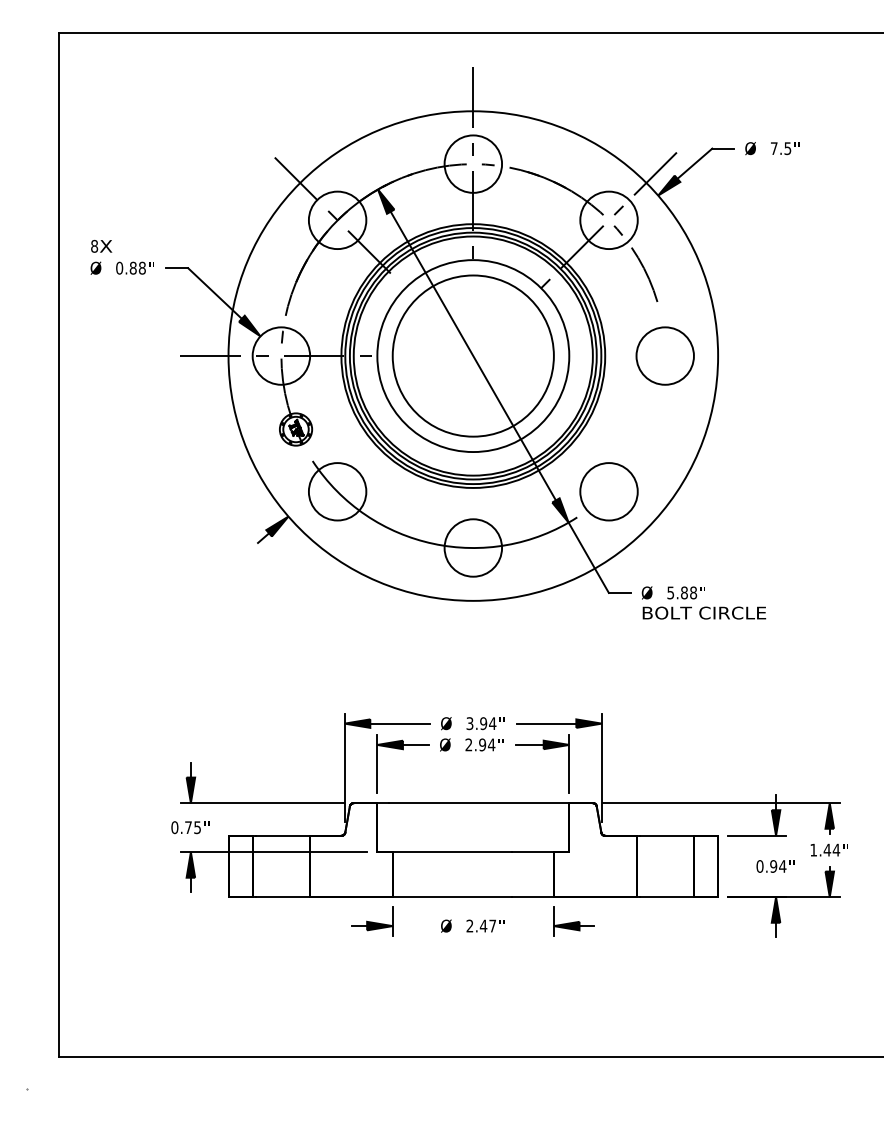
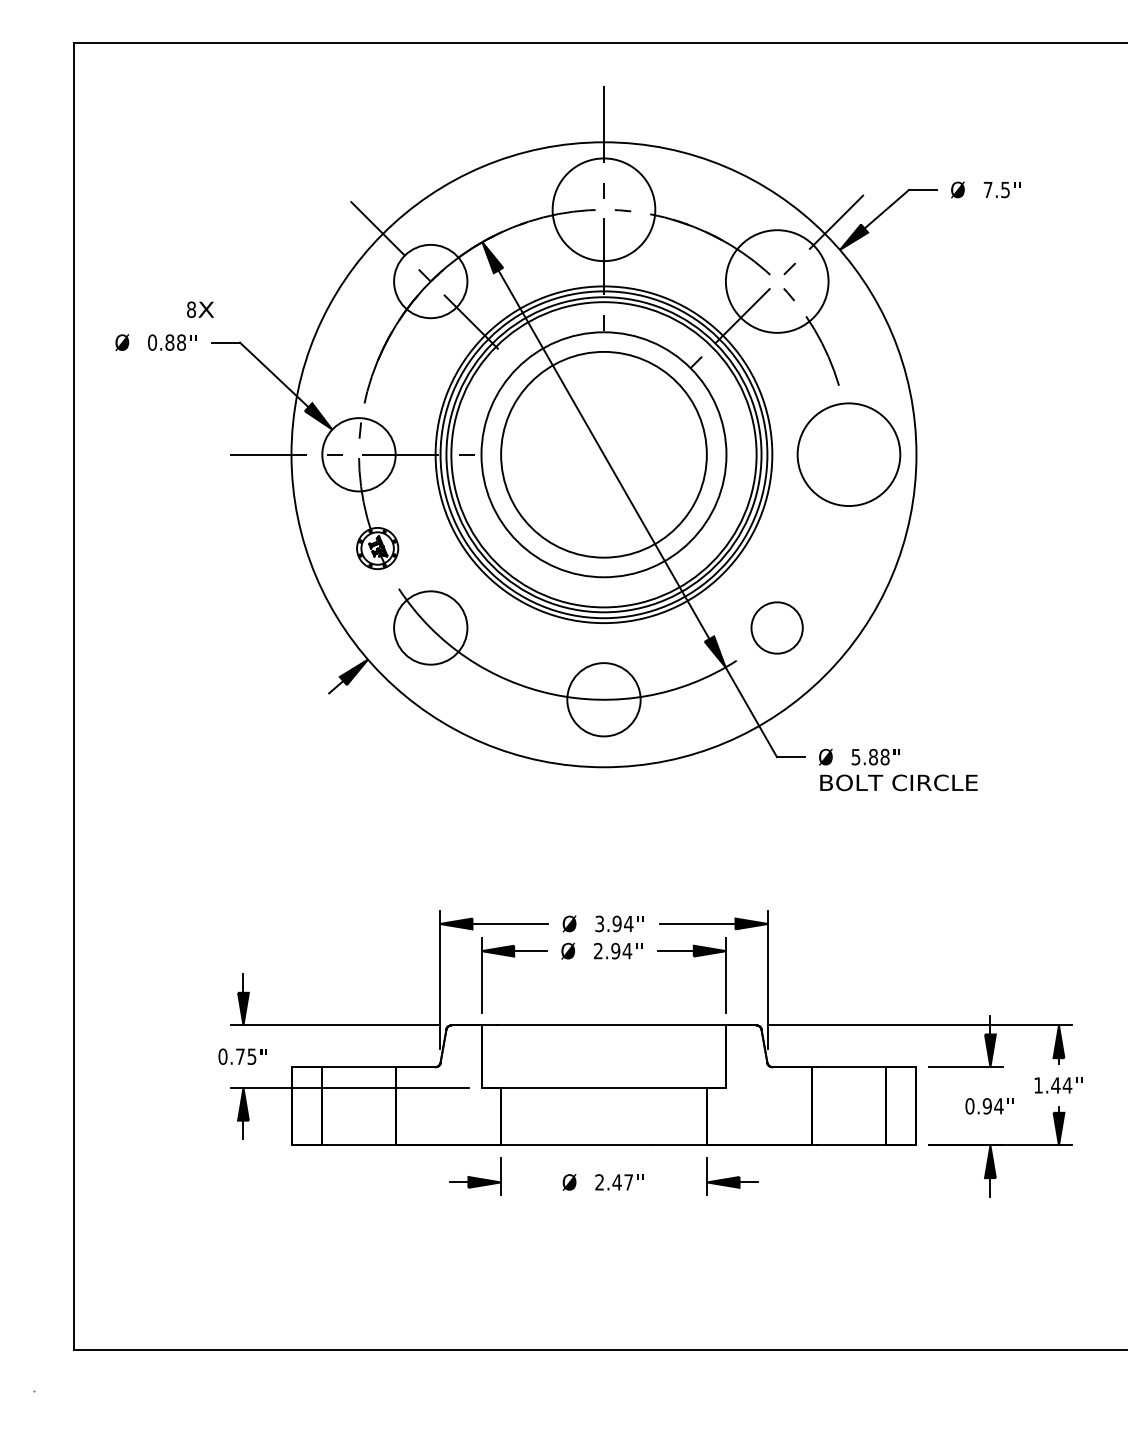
circle: (472, 163) -> (603, 209), size x1.4
circle: (608, 220) -> (776, 281), size x1.4
text: (101, 246) -> (200, 309), moved
circle: (664, 355) -> (848, 454), size x1.4
circle: (608, 491) -> (776, 627), size x0.7

